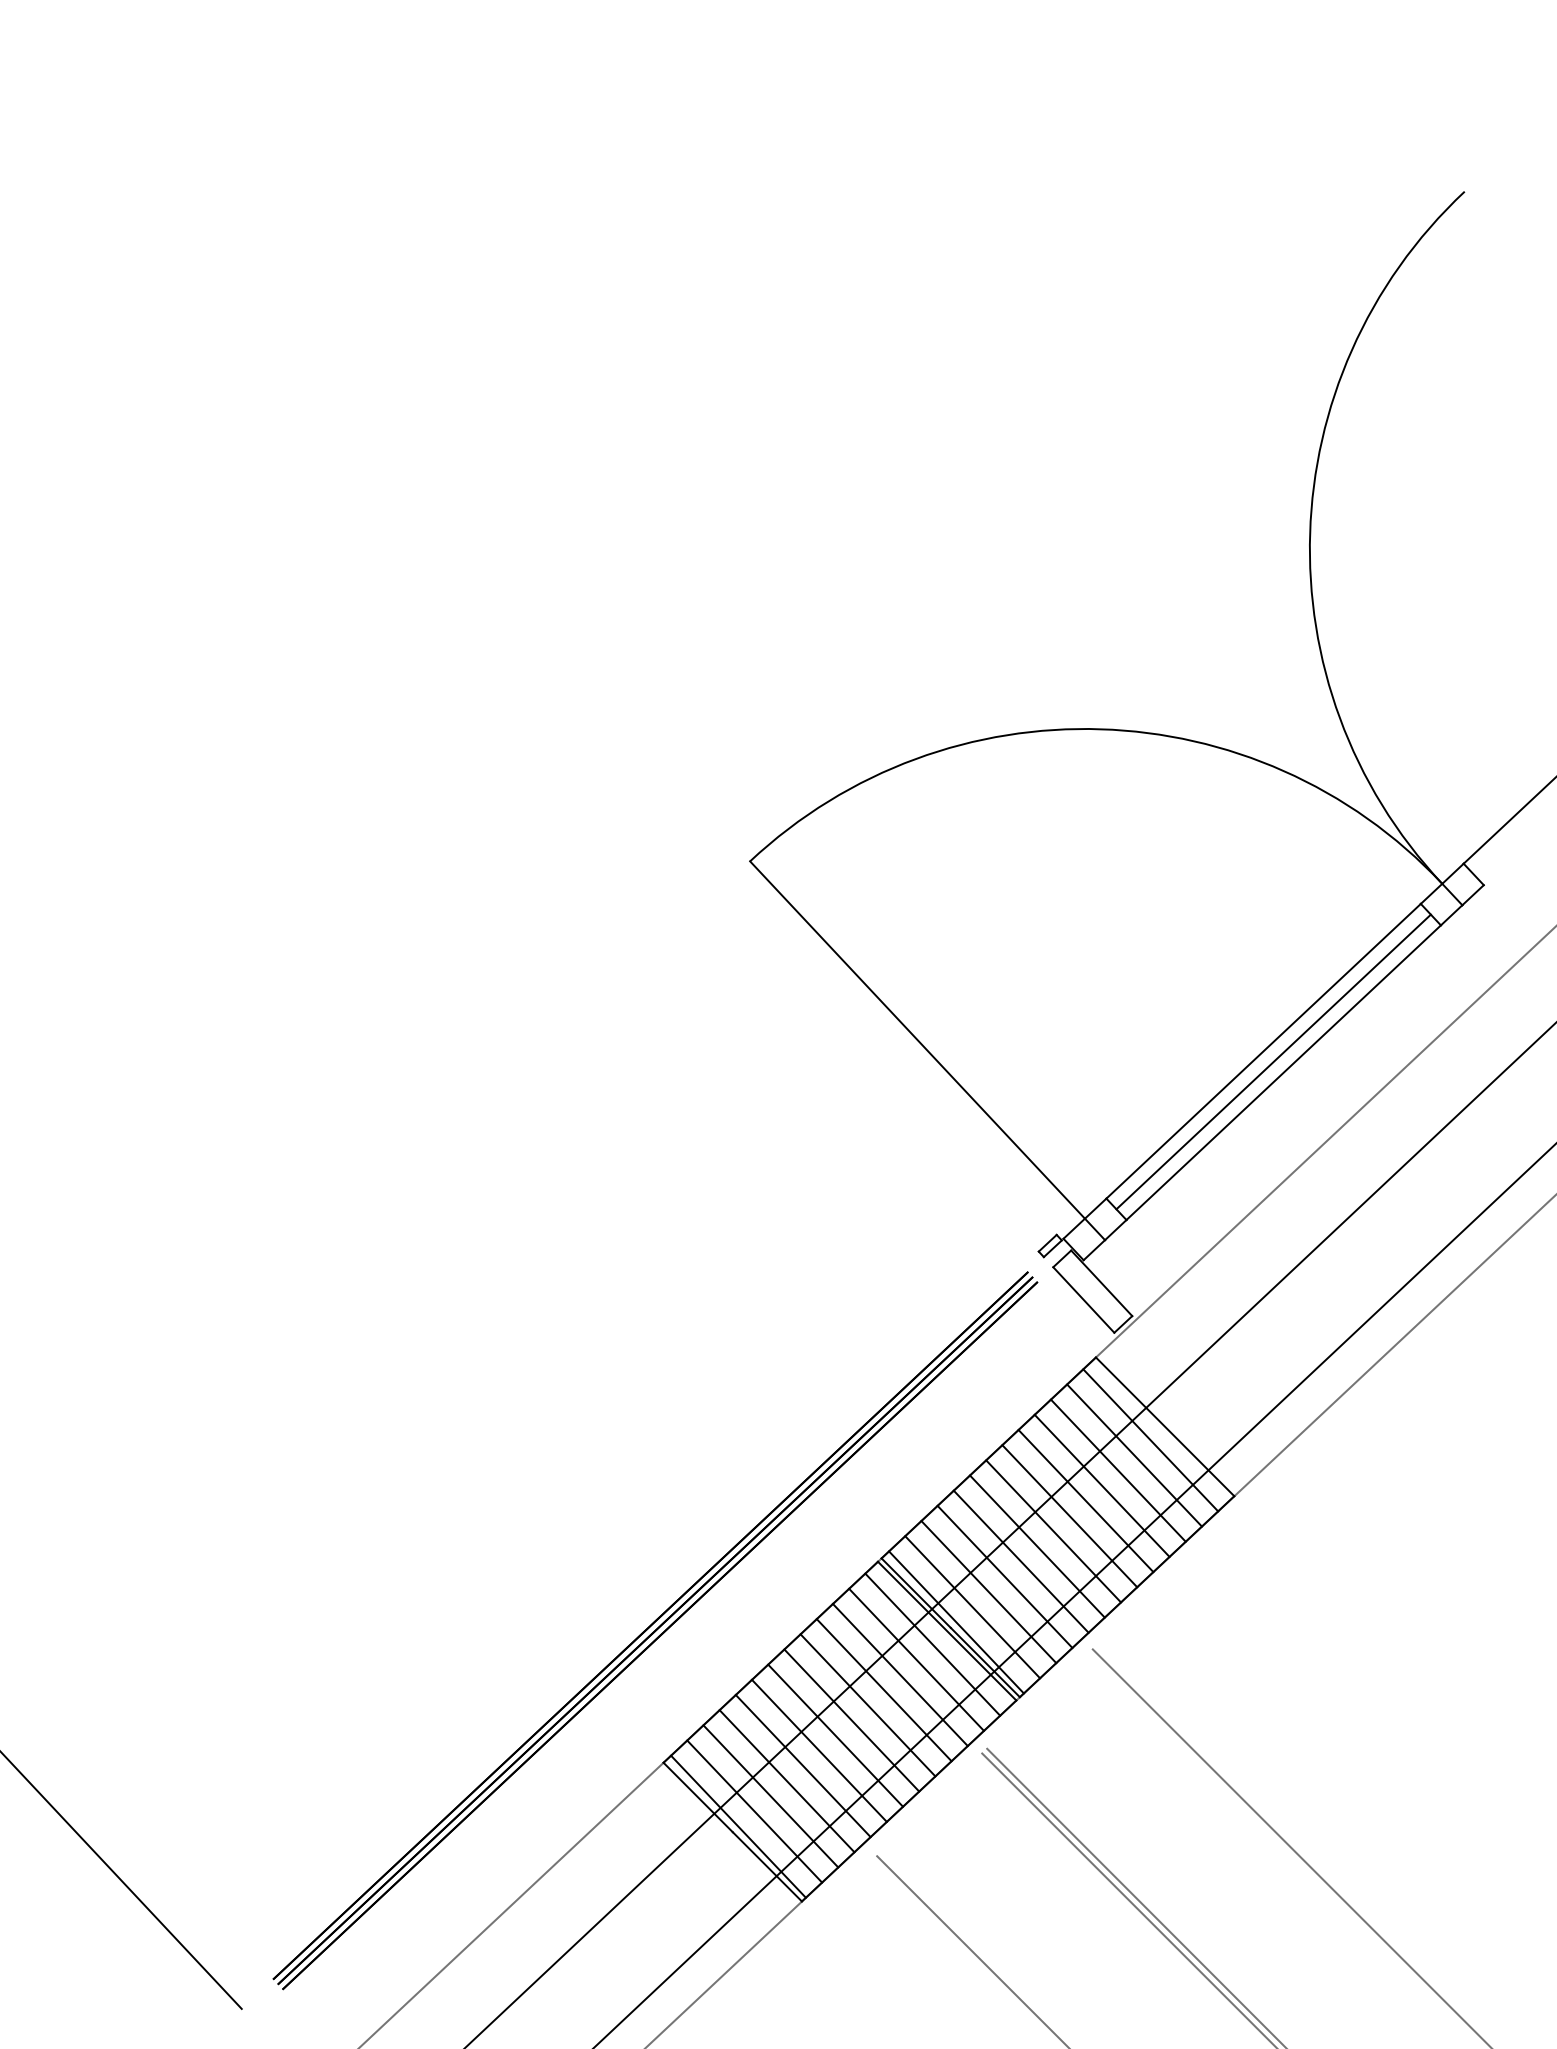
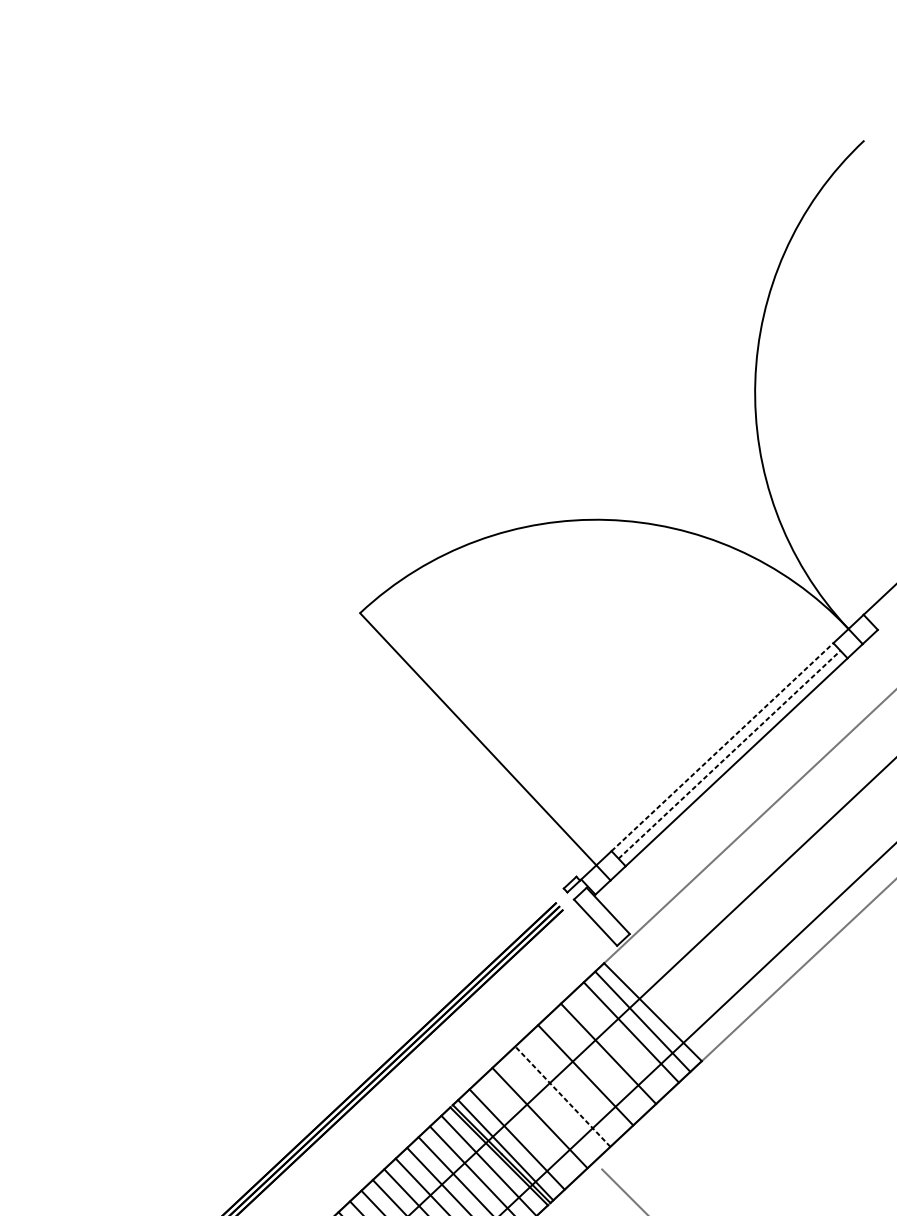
line: (1263, 1050) -> (722, 746), solid -> dashed
line: (1274, 1061) -> (730, 754), solid -> dashed
line: (1117, 1470) -> (619, 1043), removed
line: (1085, 1501) -> (596, 1064), removed
line: (1053, 1531) -> (574, 1086), removed
line: (1037, 1546) -> (562, 1096), solid -> dashed
line: (1020, 1561) -> (550, 1107), removed
line: (988, 1592) -> (528, 1129), removed

